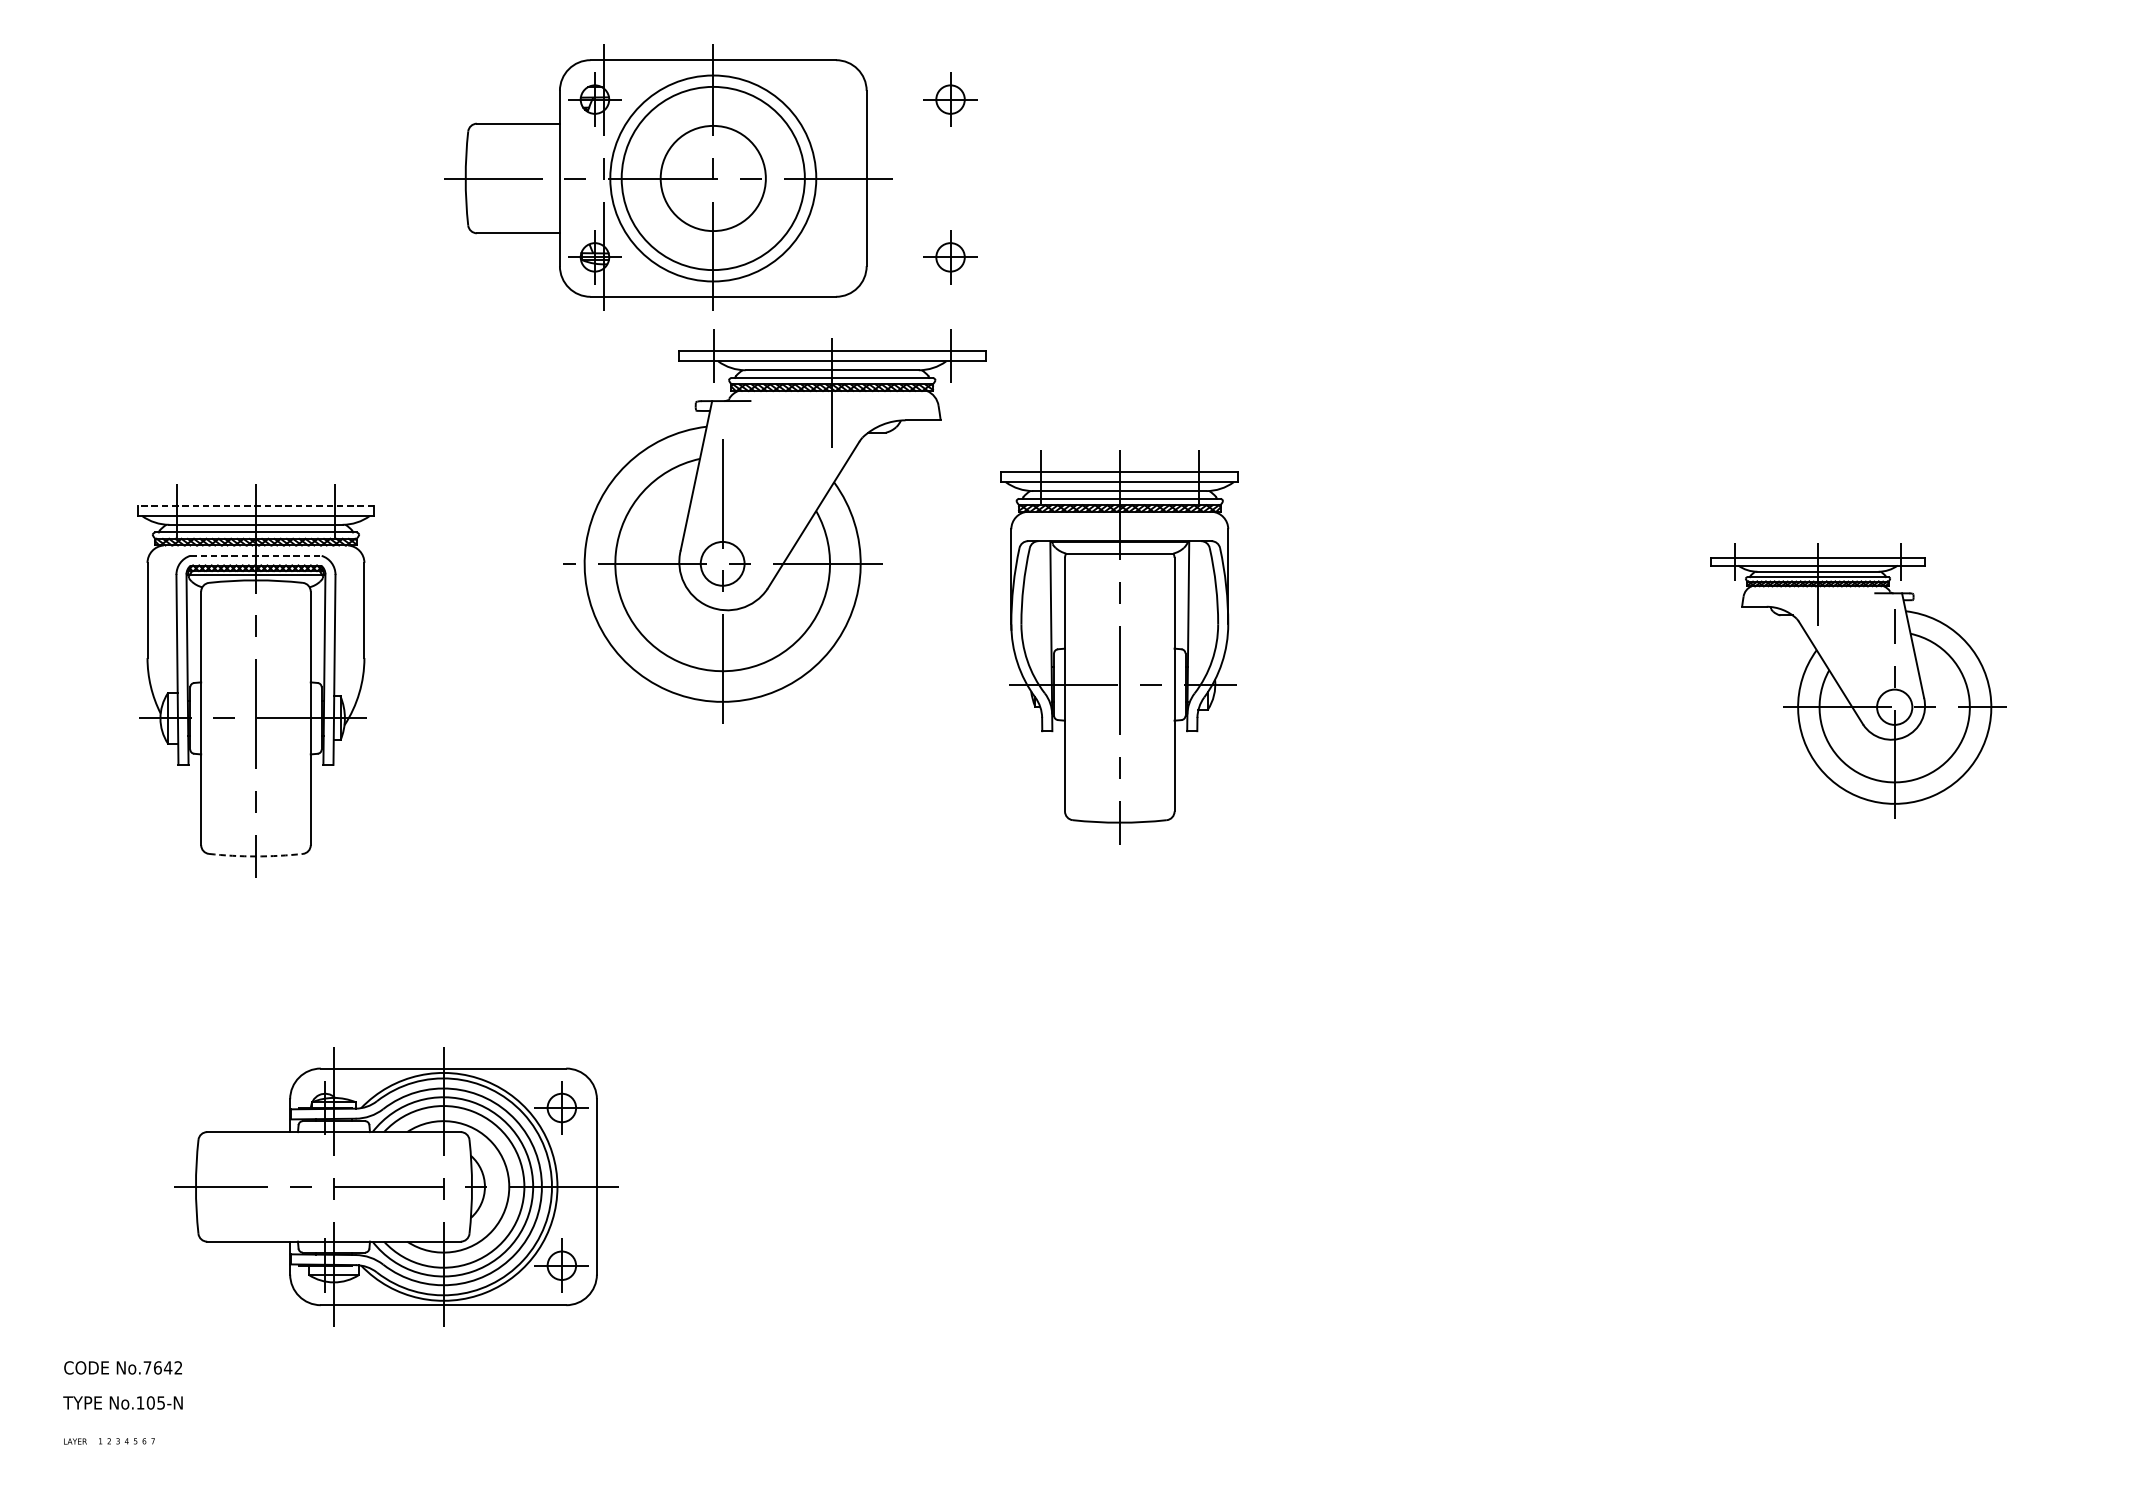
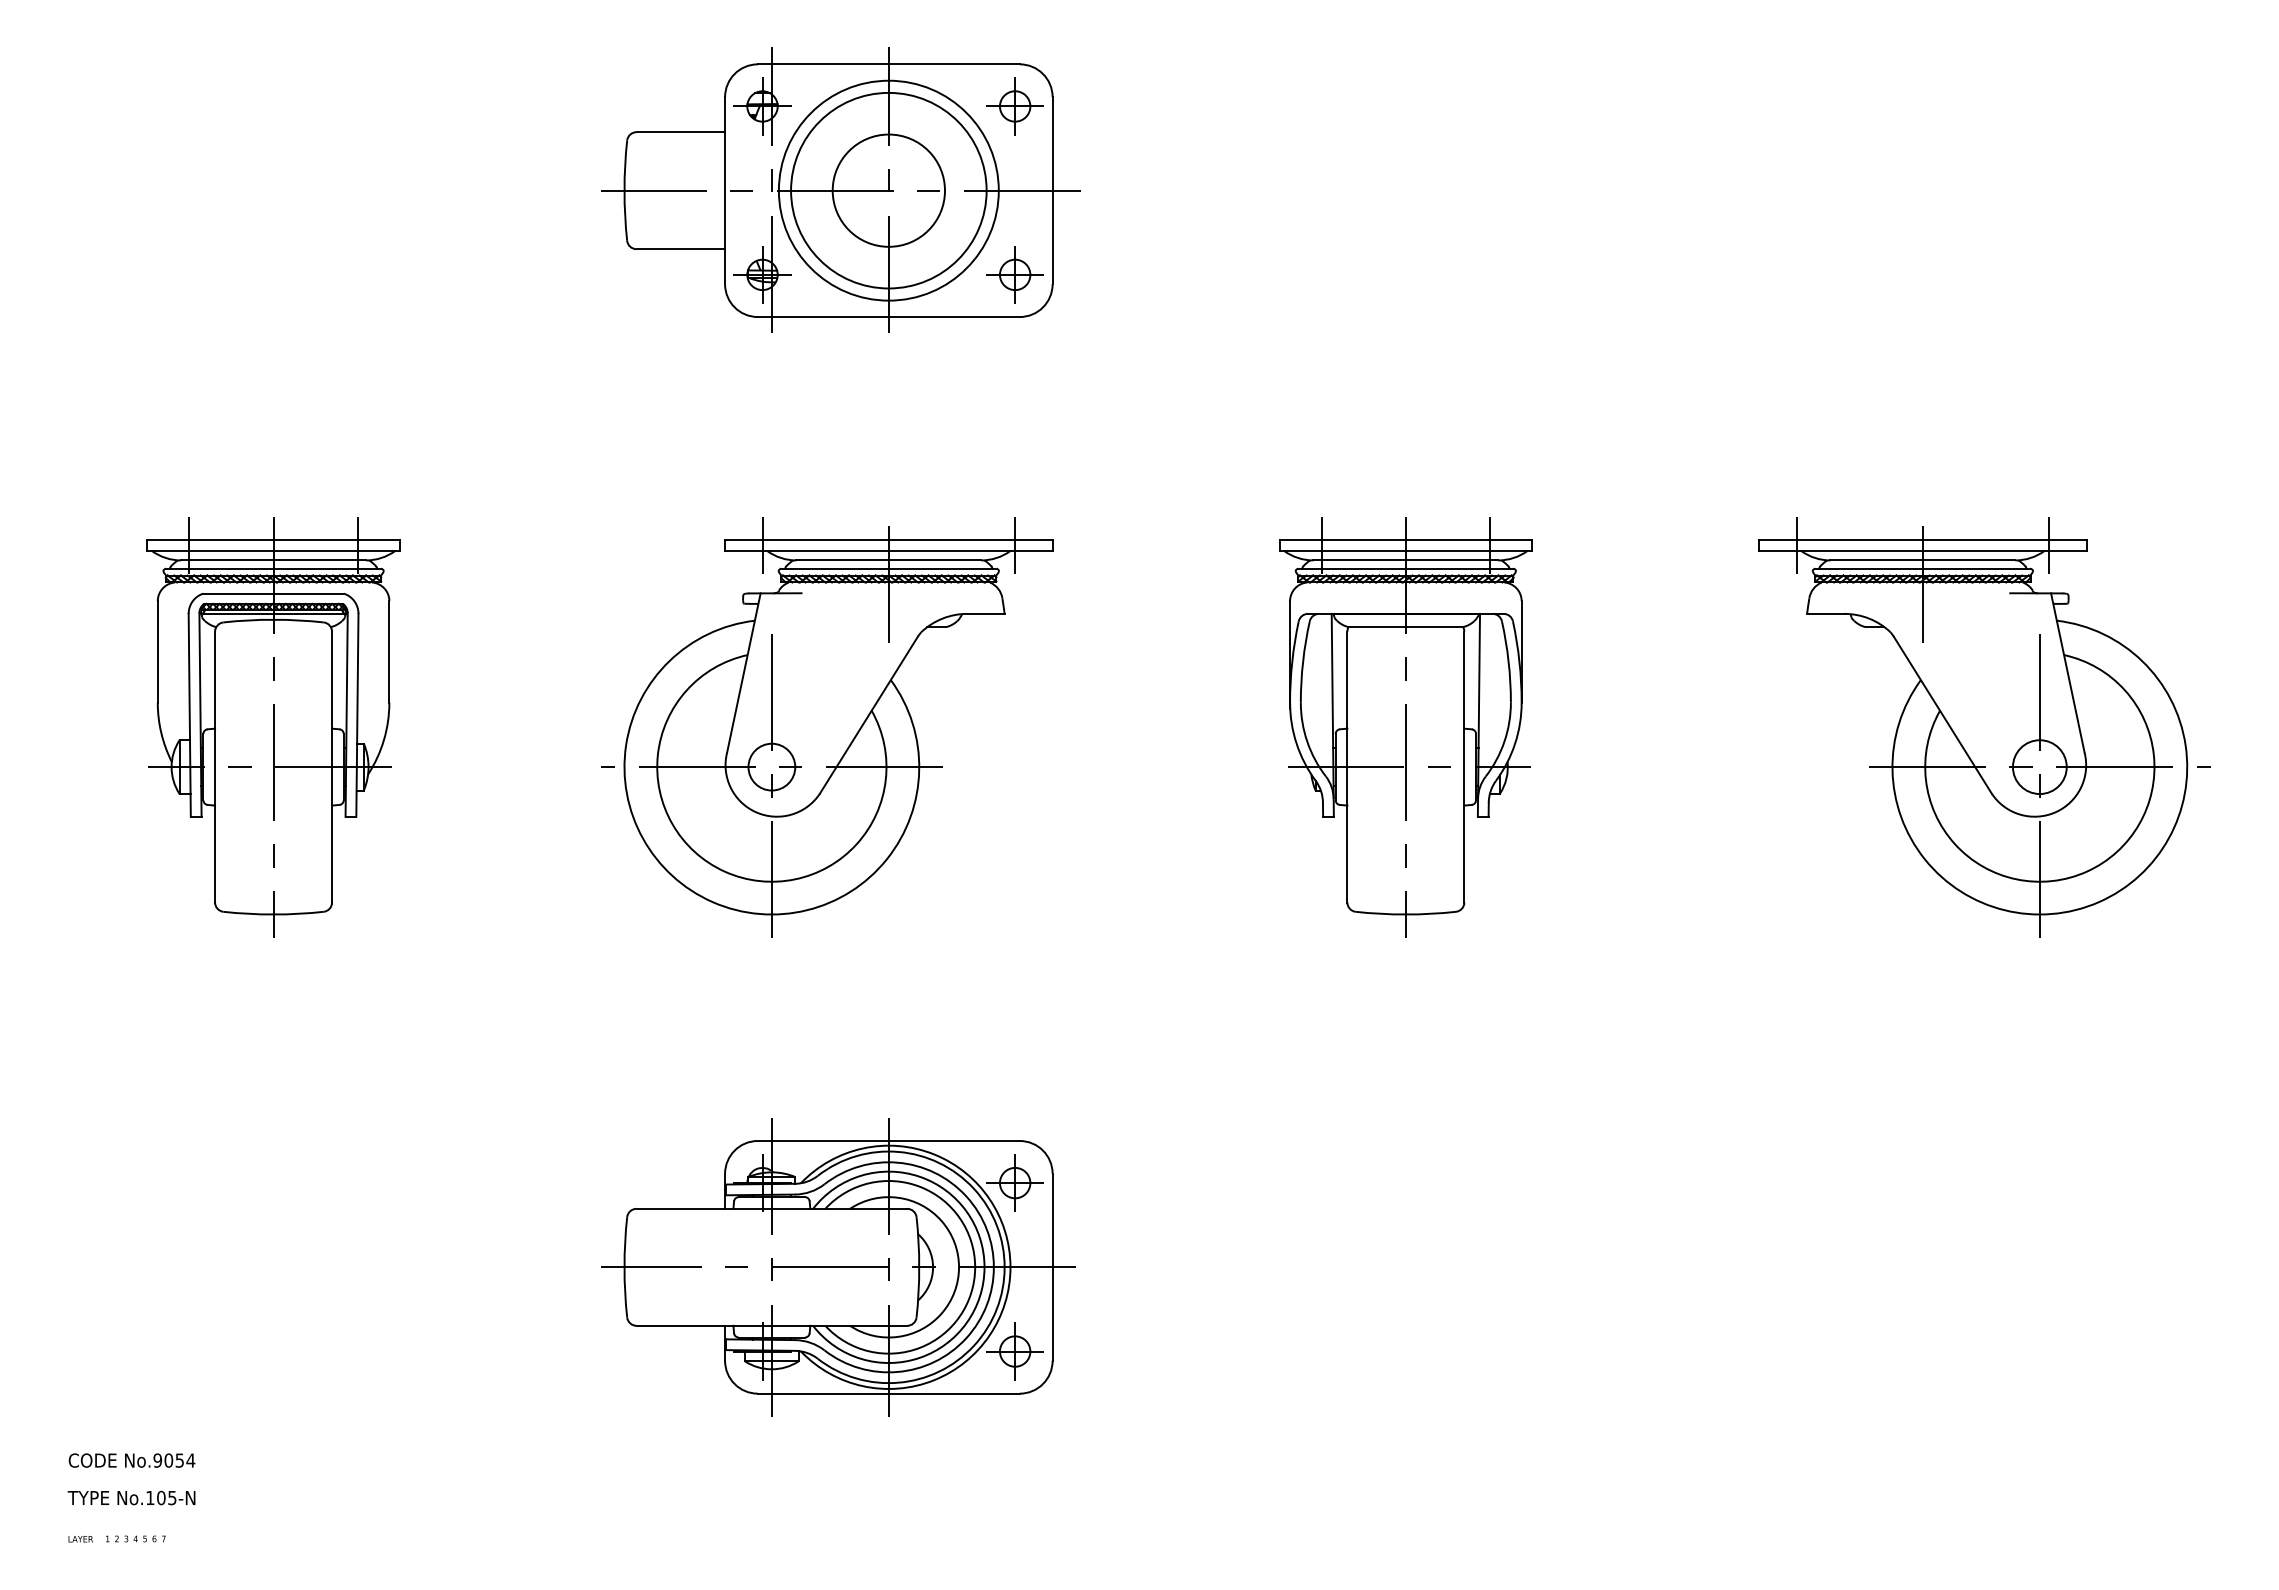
part: (668, 177) -> (840, 189), moved
line: (255, 506) -> (273, 540), dashed -> solid
part: (774, 526) -> (827, 727), moved
line: (256, 555) -> (274, 593), dashed -> solid
part: (1119, 647) -> (1405, 727), moved
part: (1858, 681) -> (1984, 727), size x1.43
arc: (255, 856) -> (273, 914), dashed -> solid
part: (396, 1187) -> (838, 1267), moved
text: (163, 1367) -> (174, 1460), No.7642 -> No.9054

